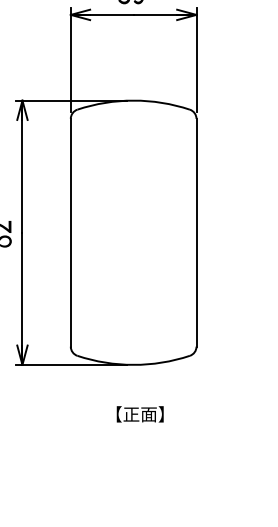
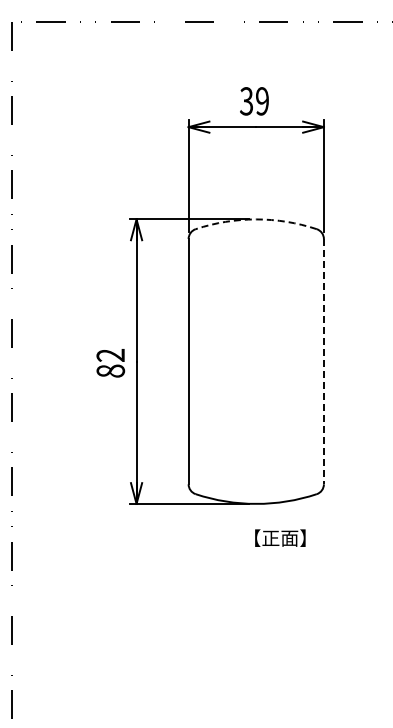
arc: (133, 100) -> (256, 219), solid -> dashed
line: (196, 232) -> (323, 361), solid -> dashed
text: (140, 413) -> (280, 537), moved

